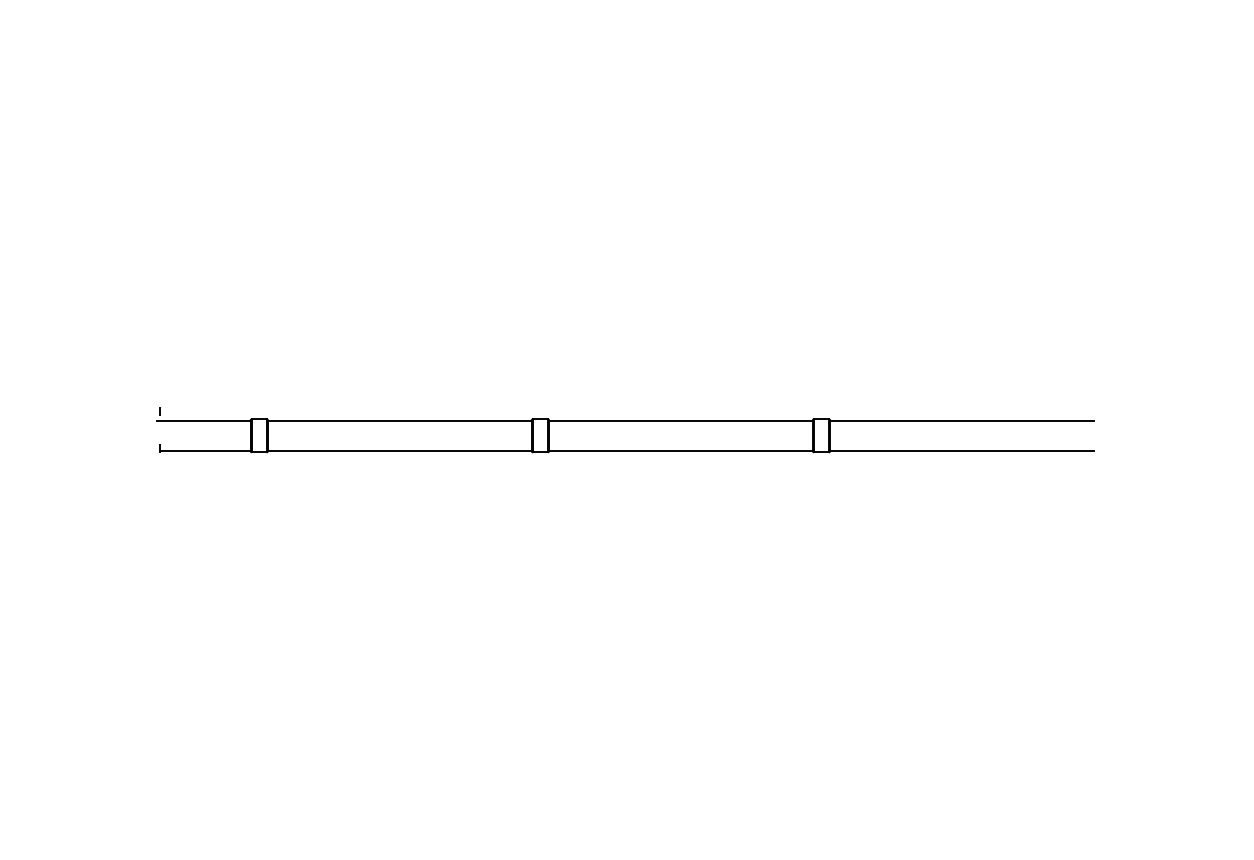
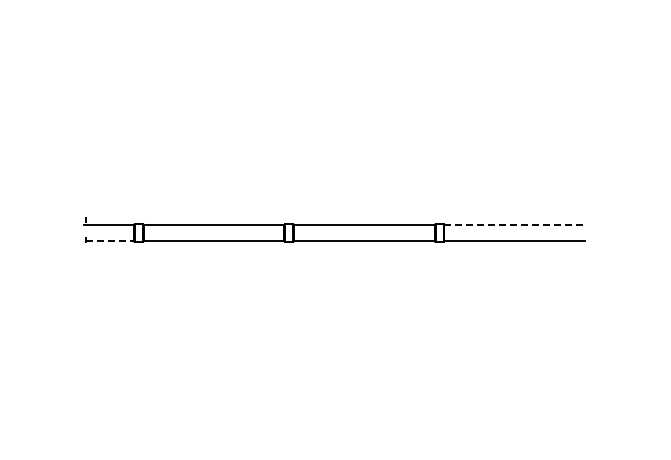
line: (963, 421) -> (515, 225), solid -> dashed
line: (206, 451) -> (110, 241), solid -> dashed

